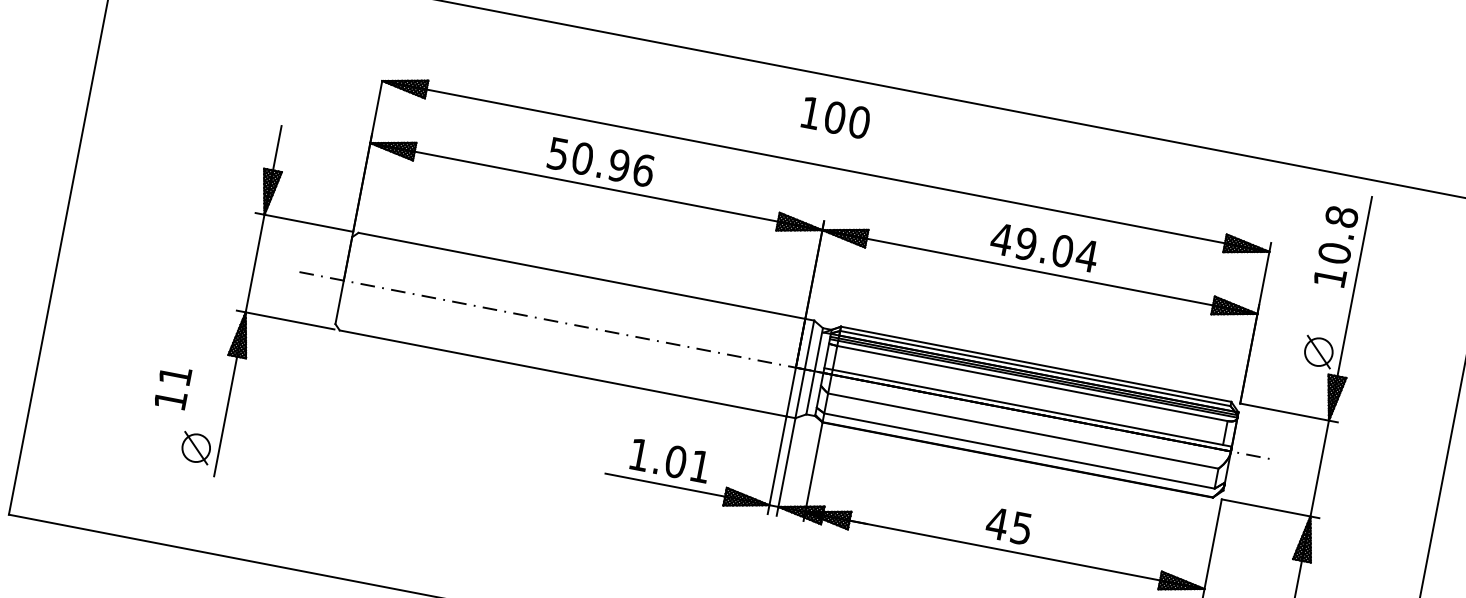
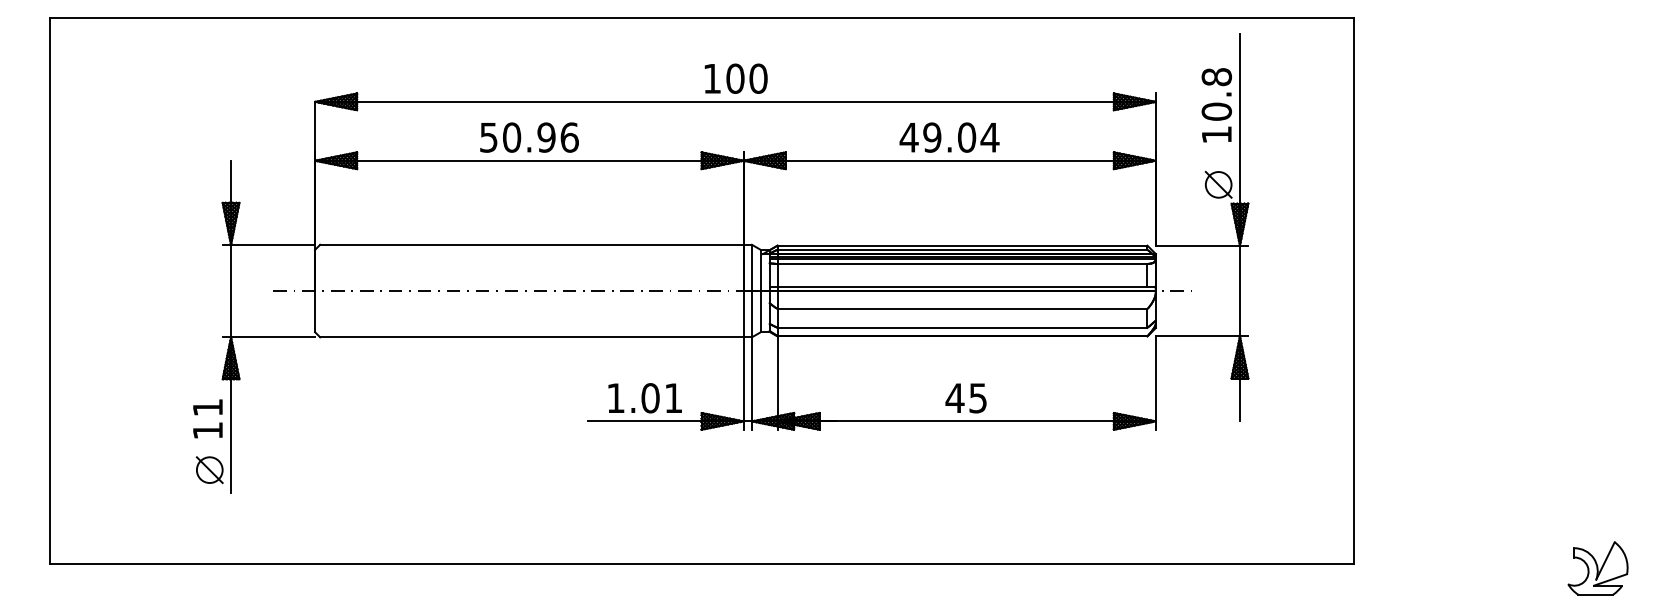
text: (835, 117) -> (735, 78), moved
text: (1335, 246) -> (1216, 105), moved
text: (172, 387) -> (207, 418), moved

